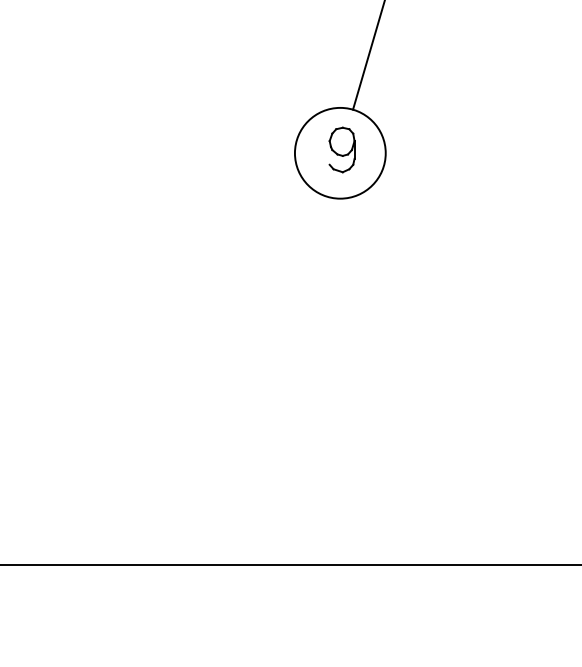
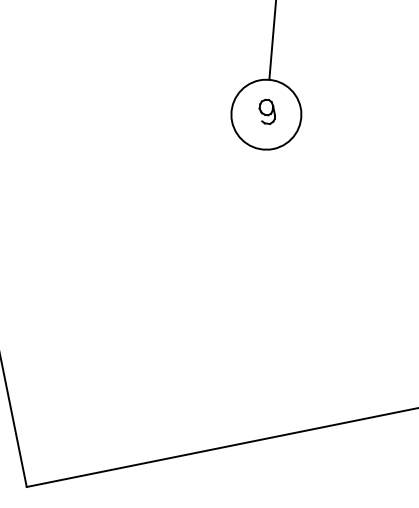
part: (342, 150) -> (267, 112), size x0.71

